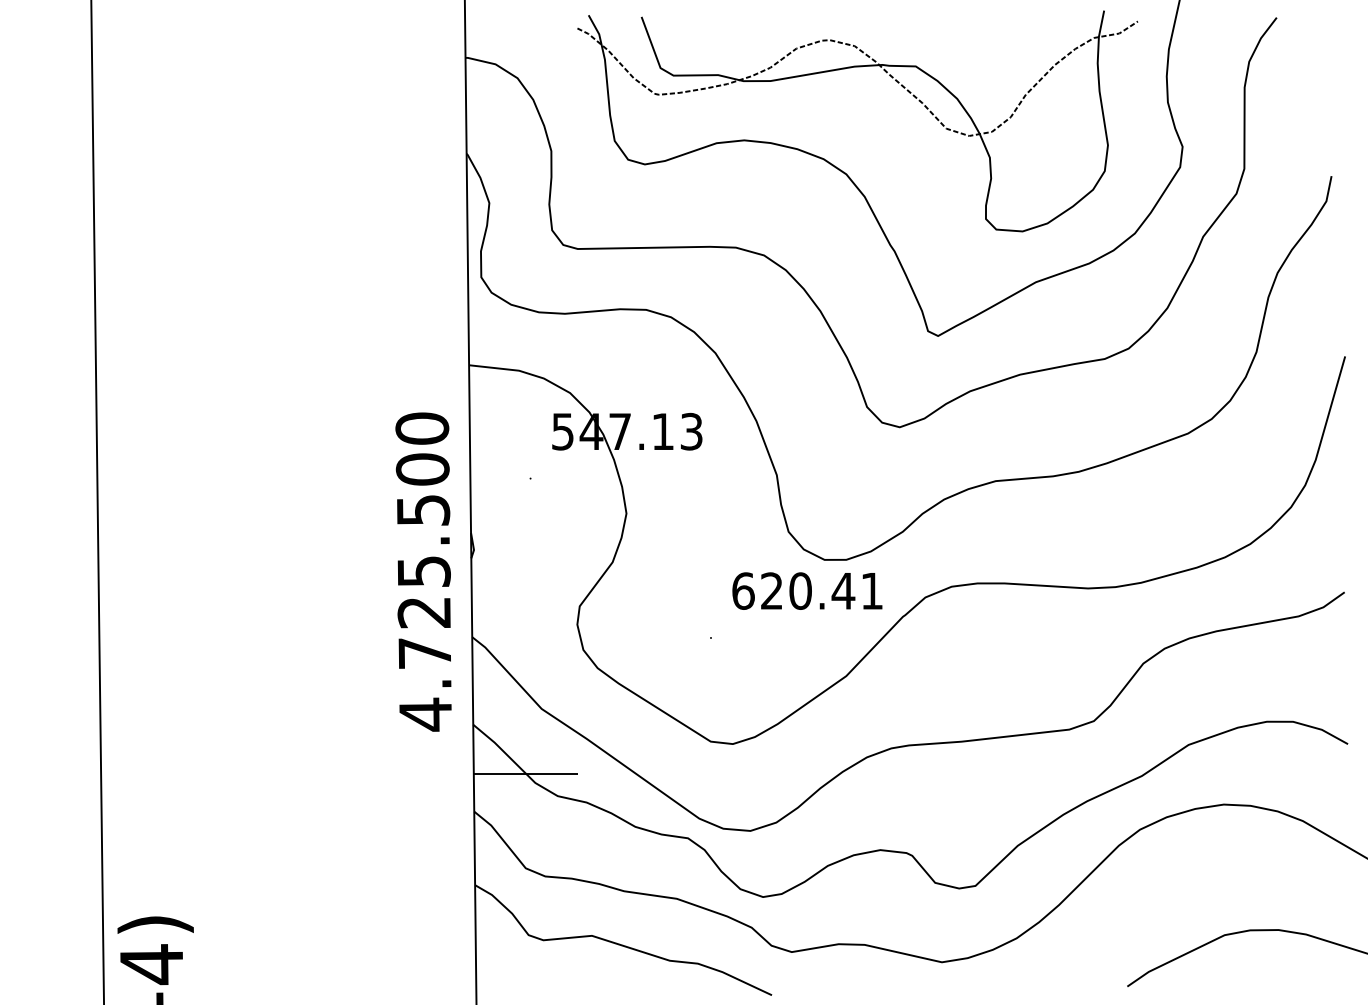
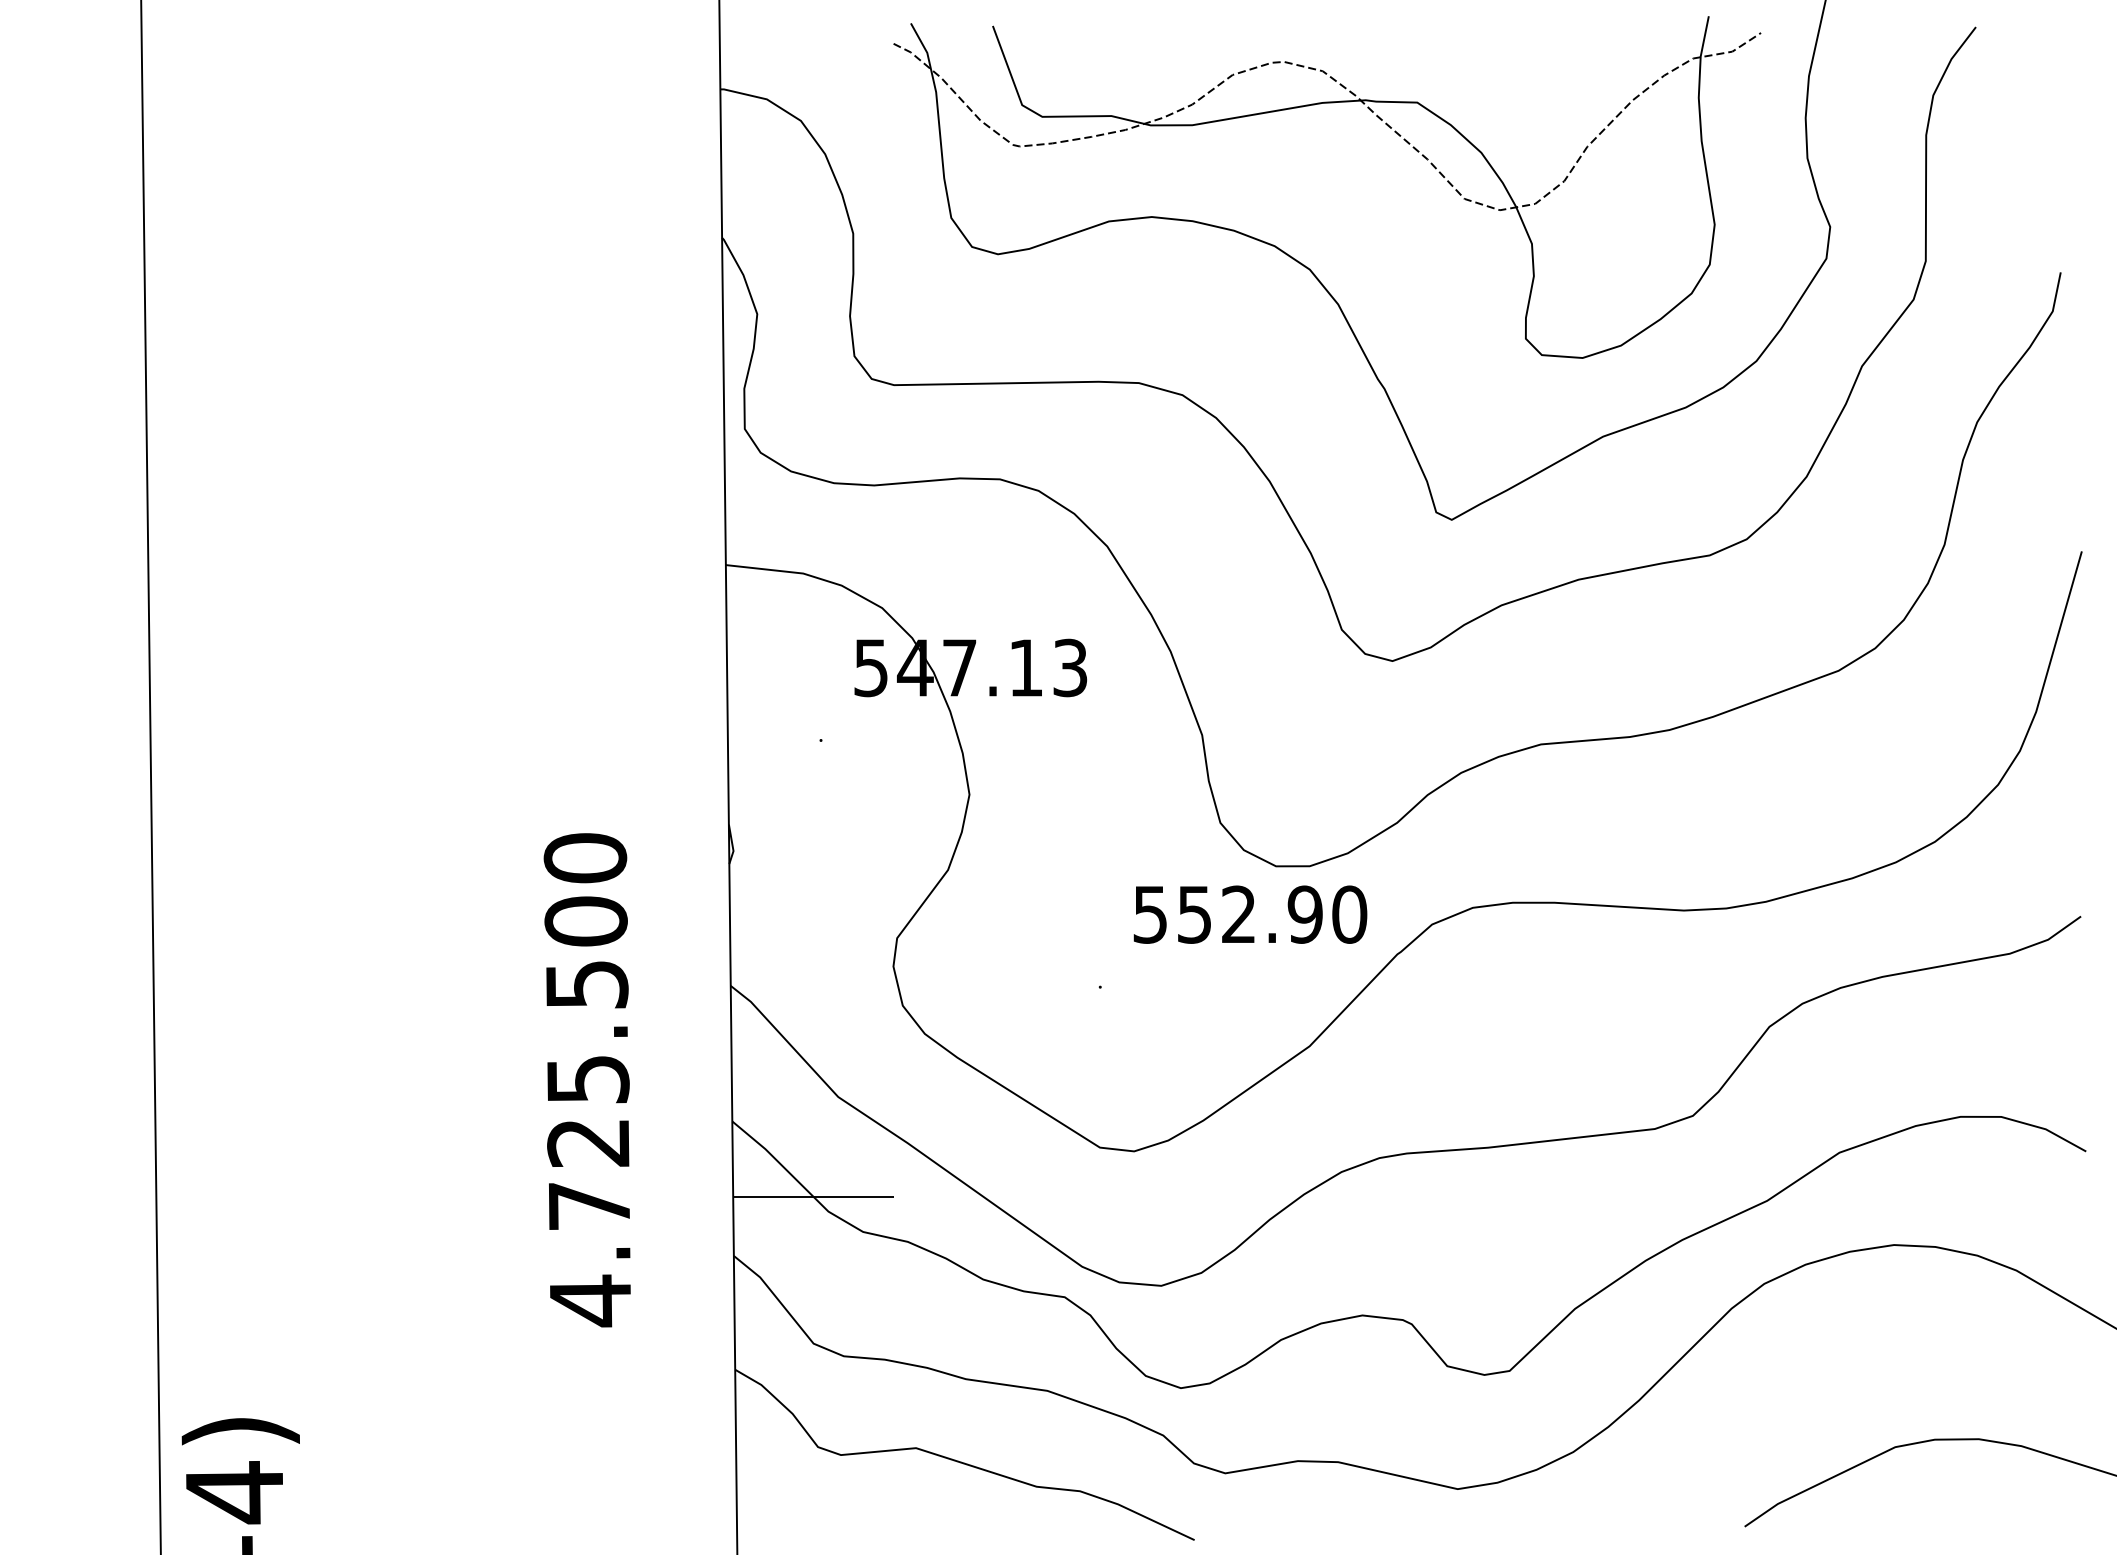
text: (423, 571) -> (587, 1079), moved
text: (807, 590) -> (1249, 913), 620.41 -> 552.90

